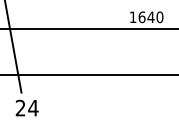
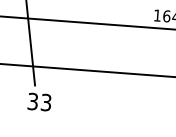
text: (26, 107) -> (39, 101), 24 -> 33

